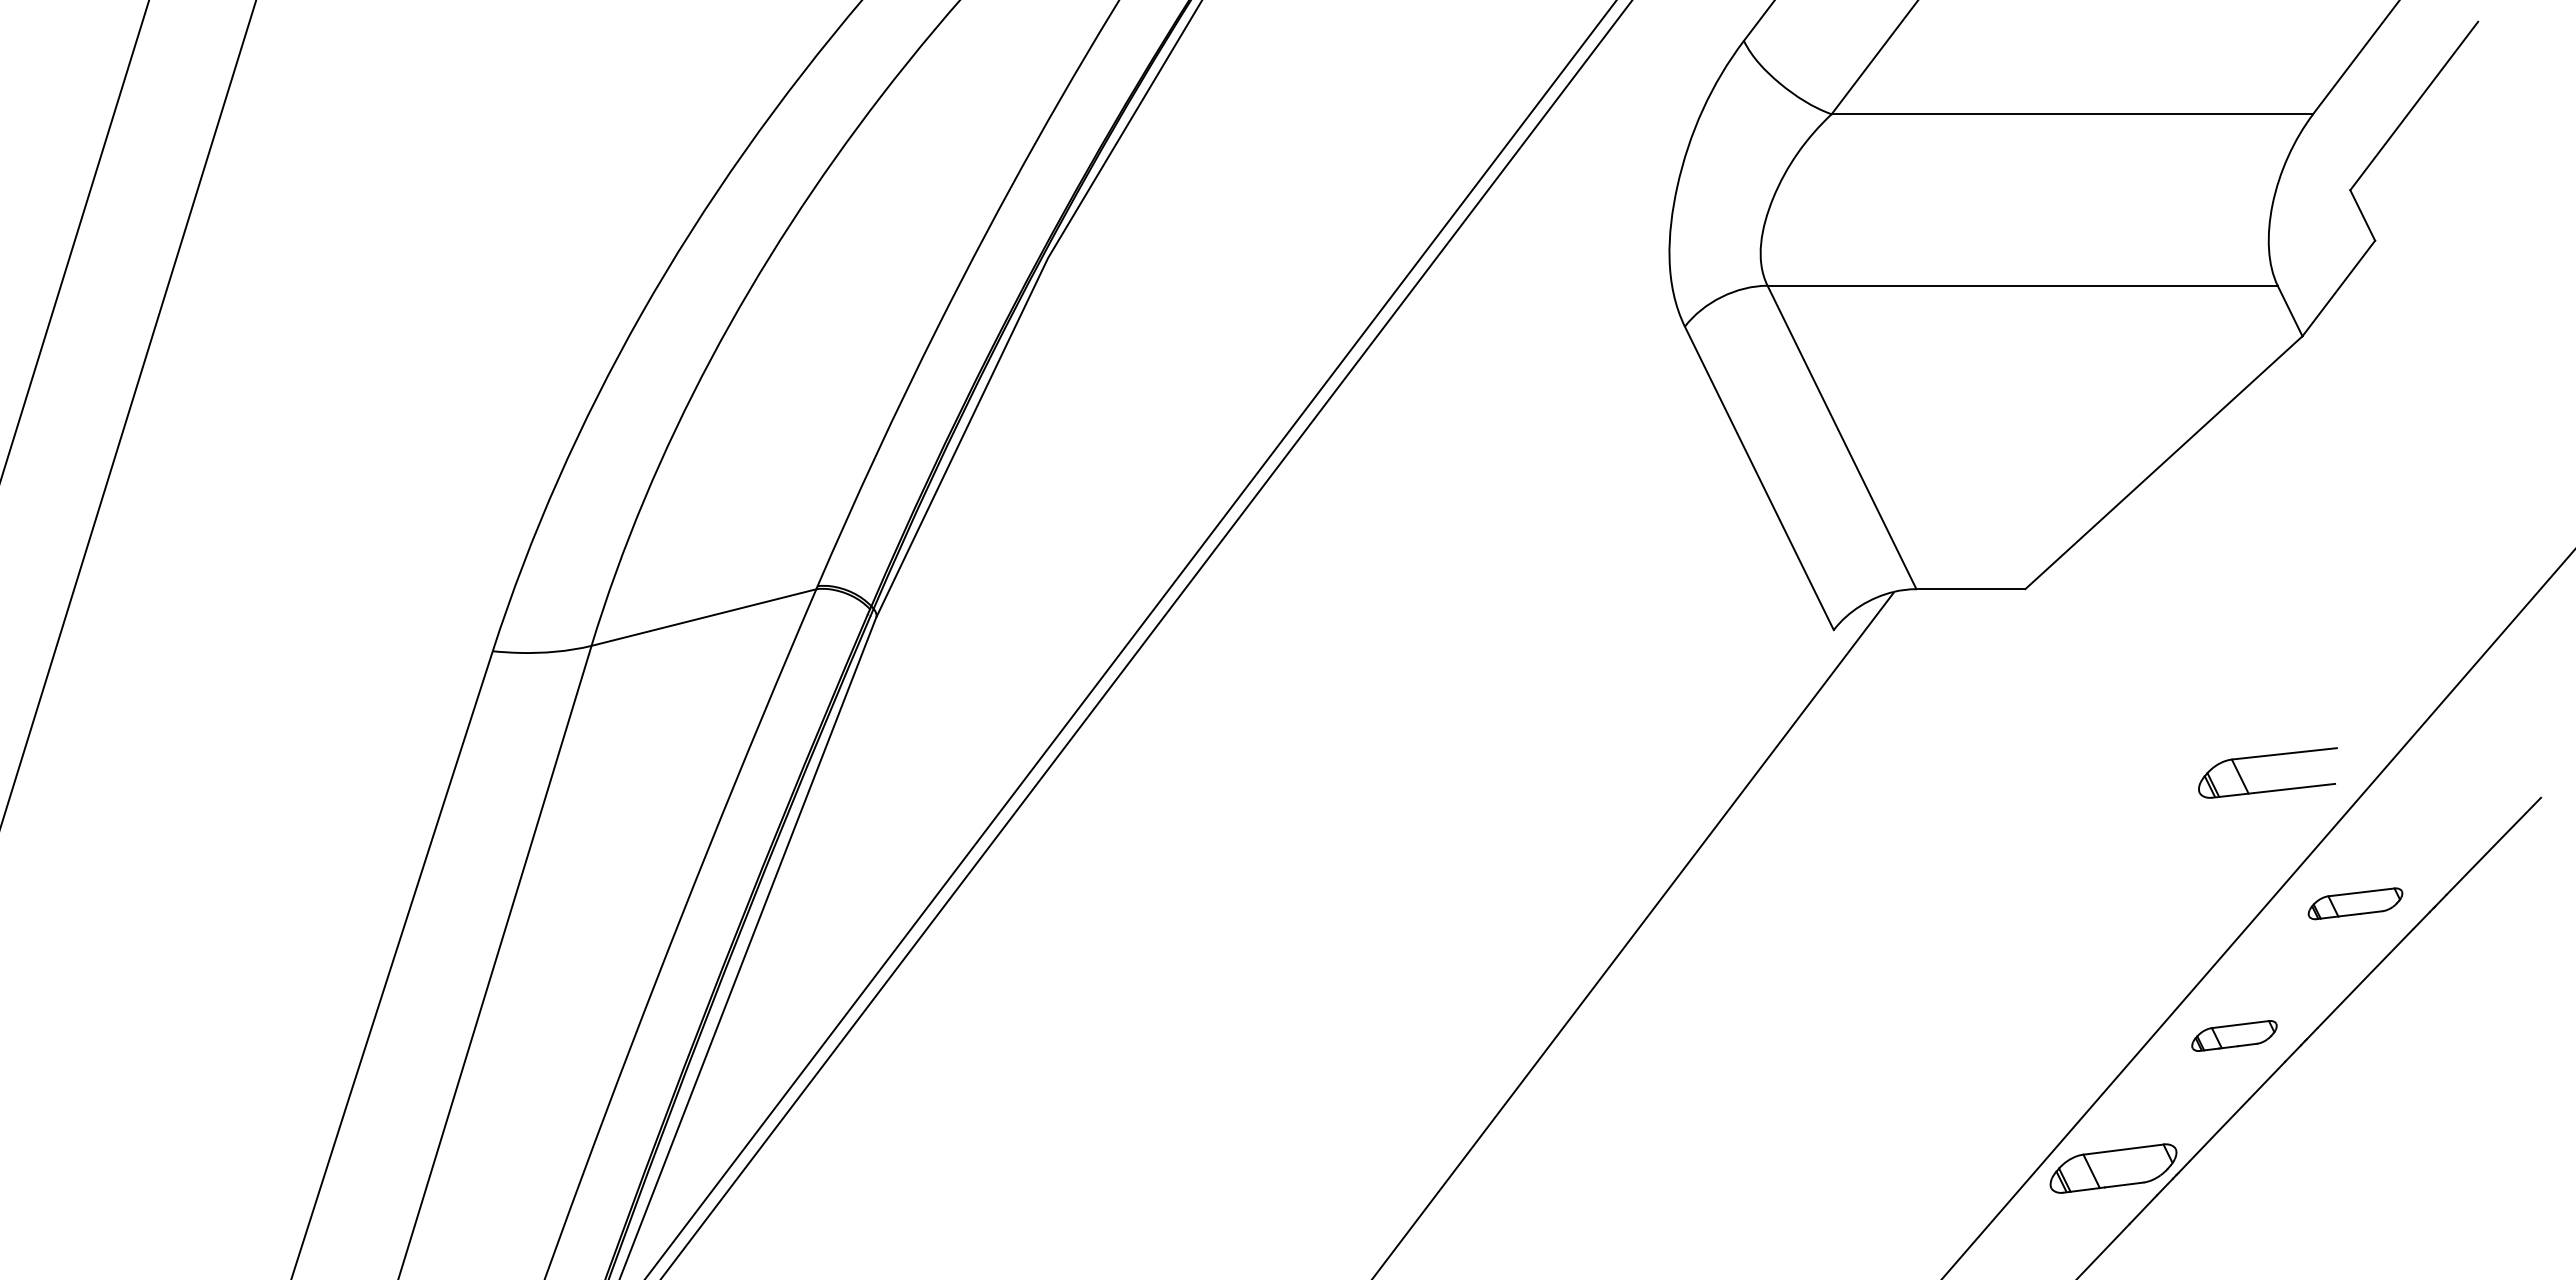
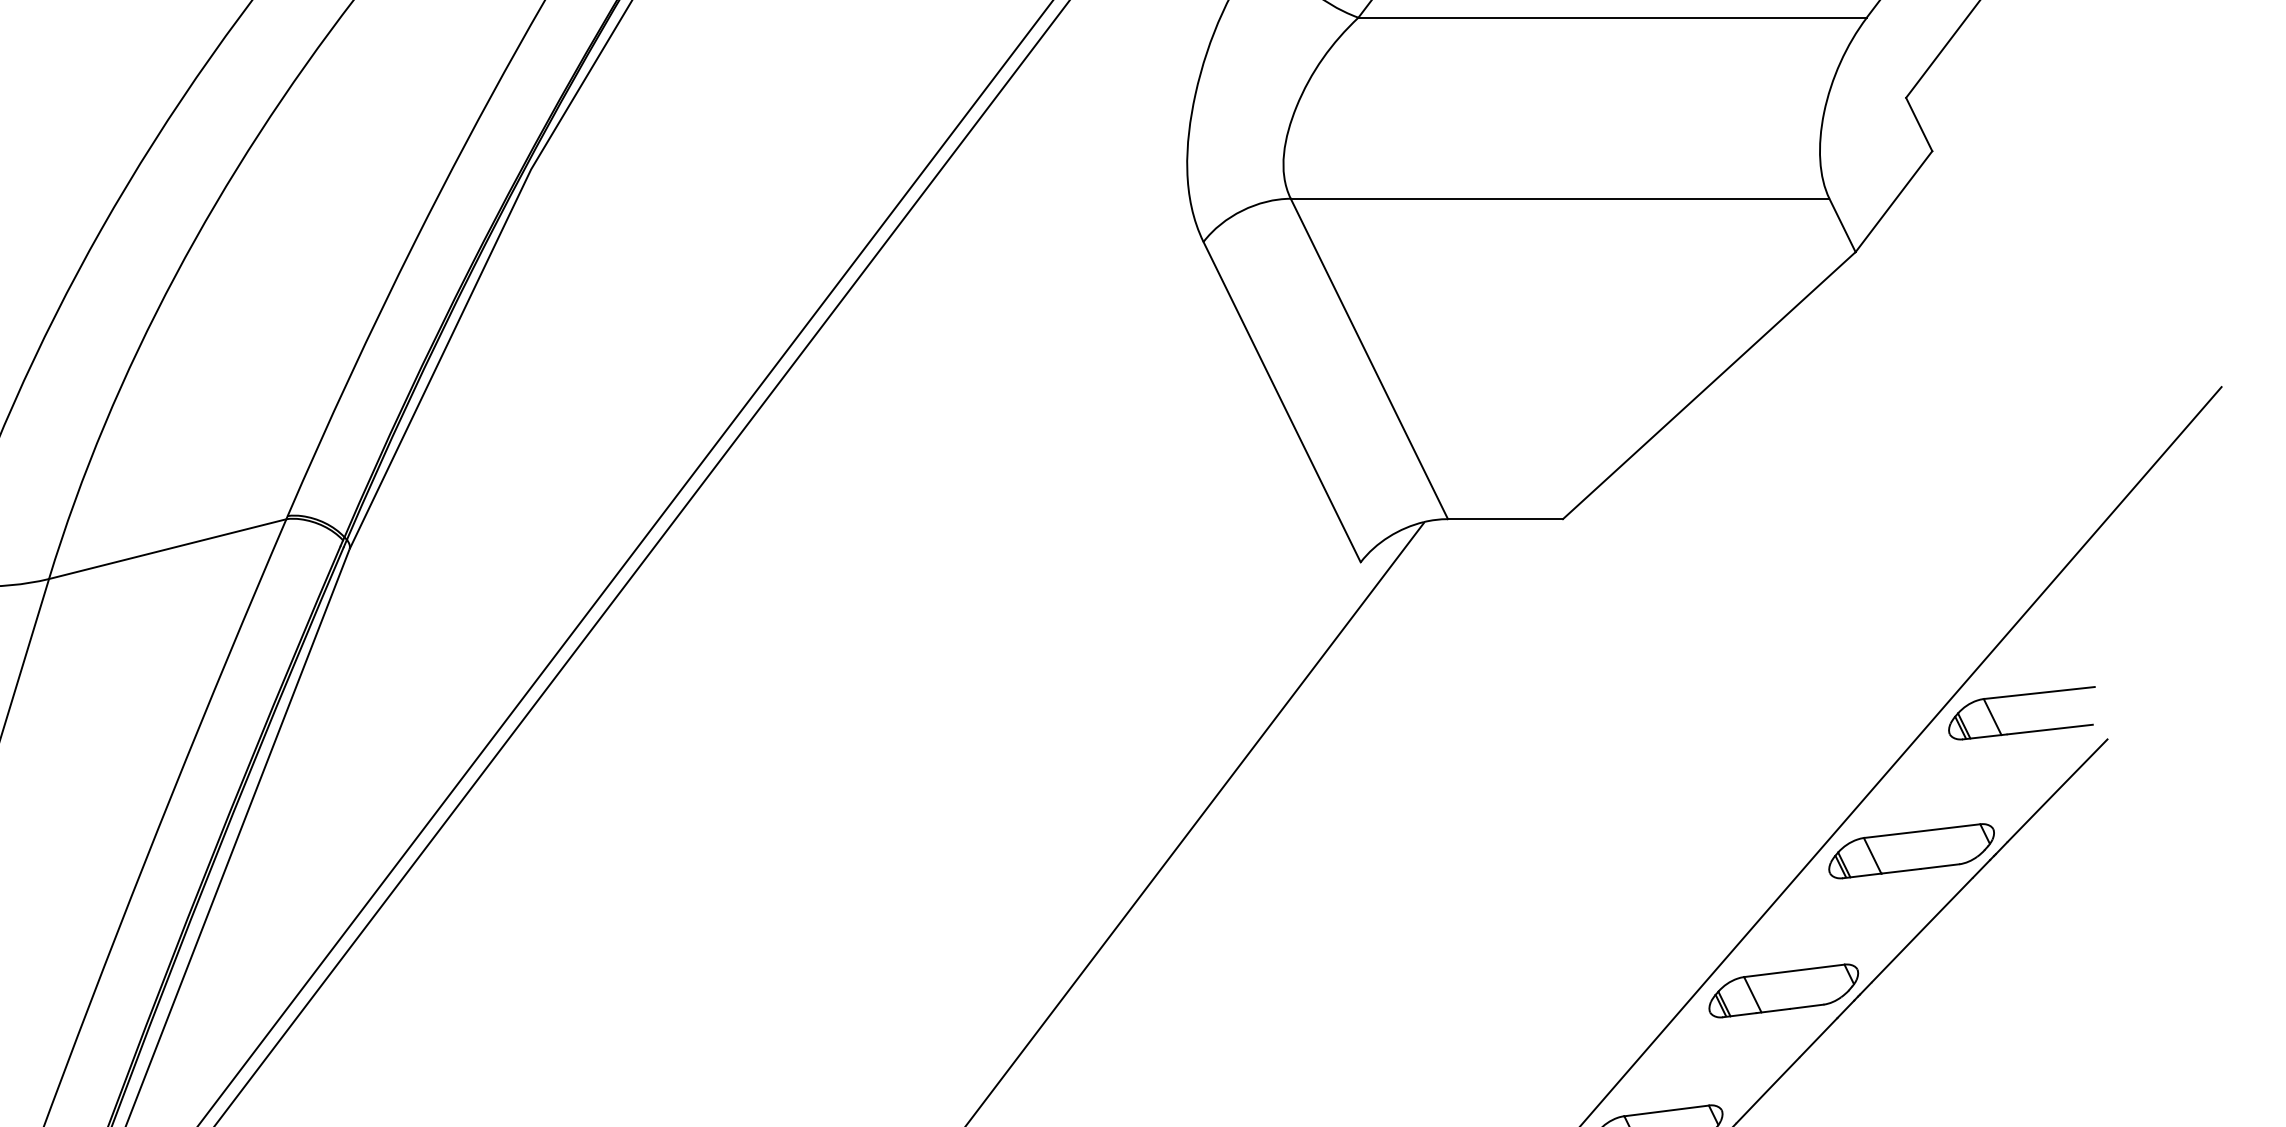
part: (2262, 757) -> (2016, 696), moved
part: (2355, 903) -> (1911, 851), size x1.67
part: (2234, 1035) -> (1783, 990), size x1.67

